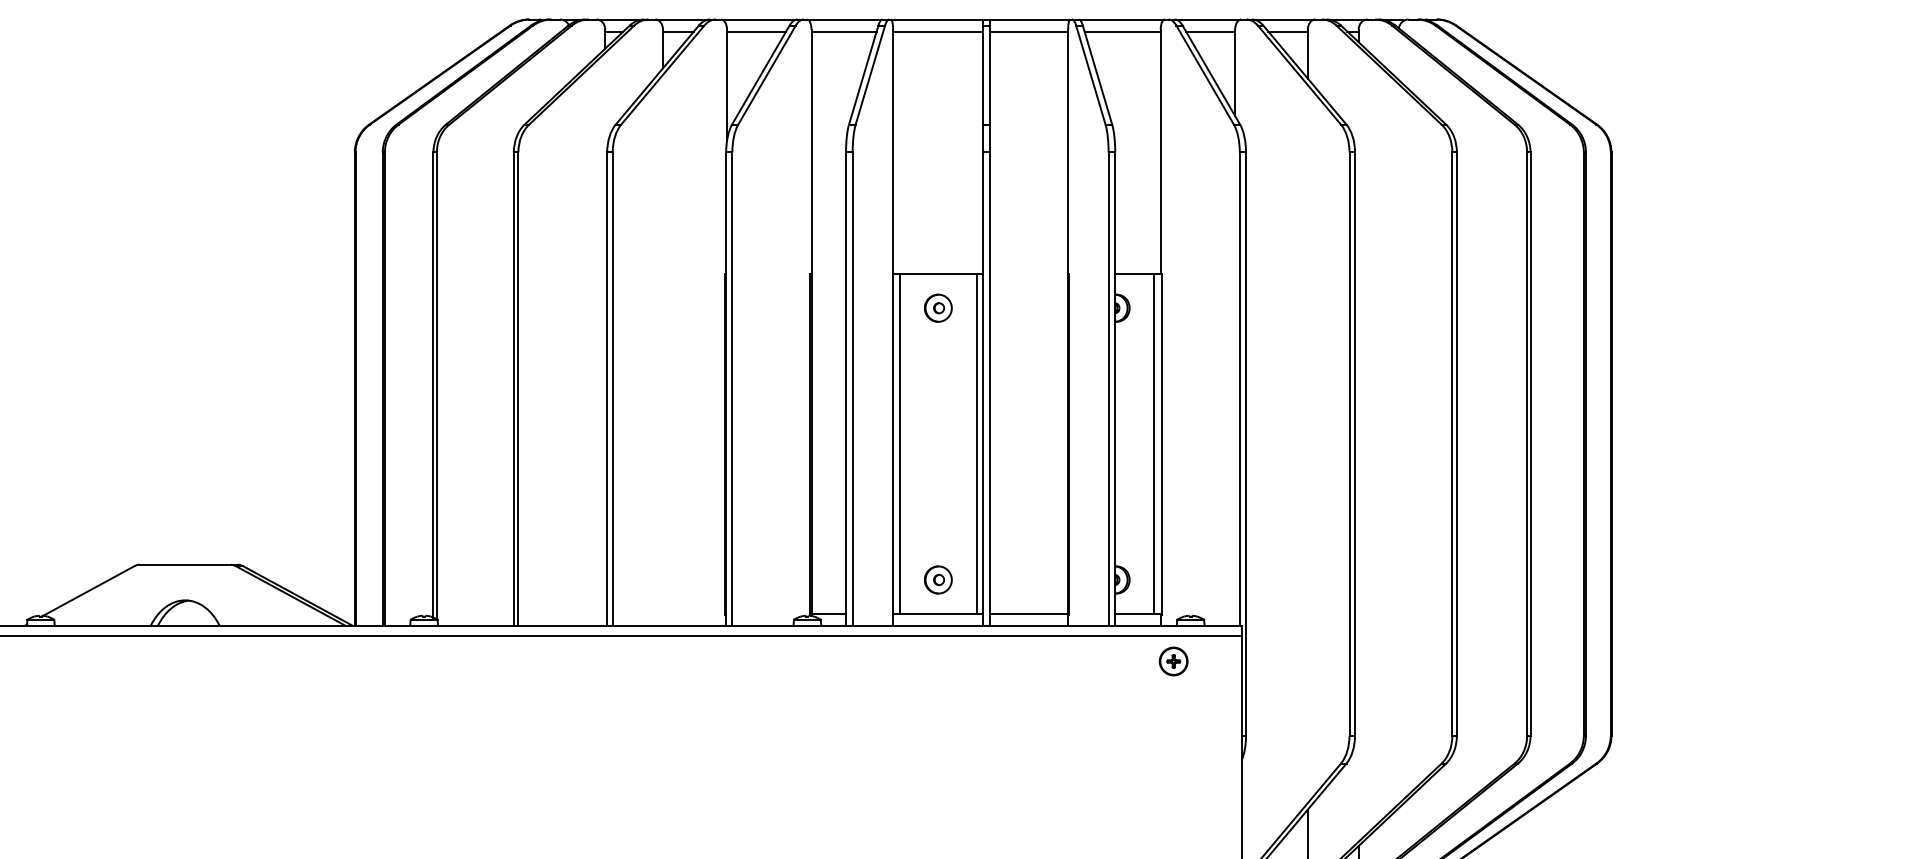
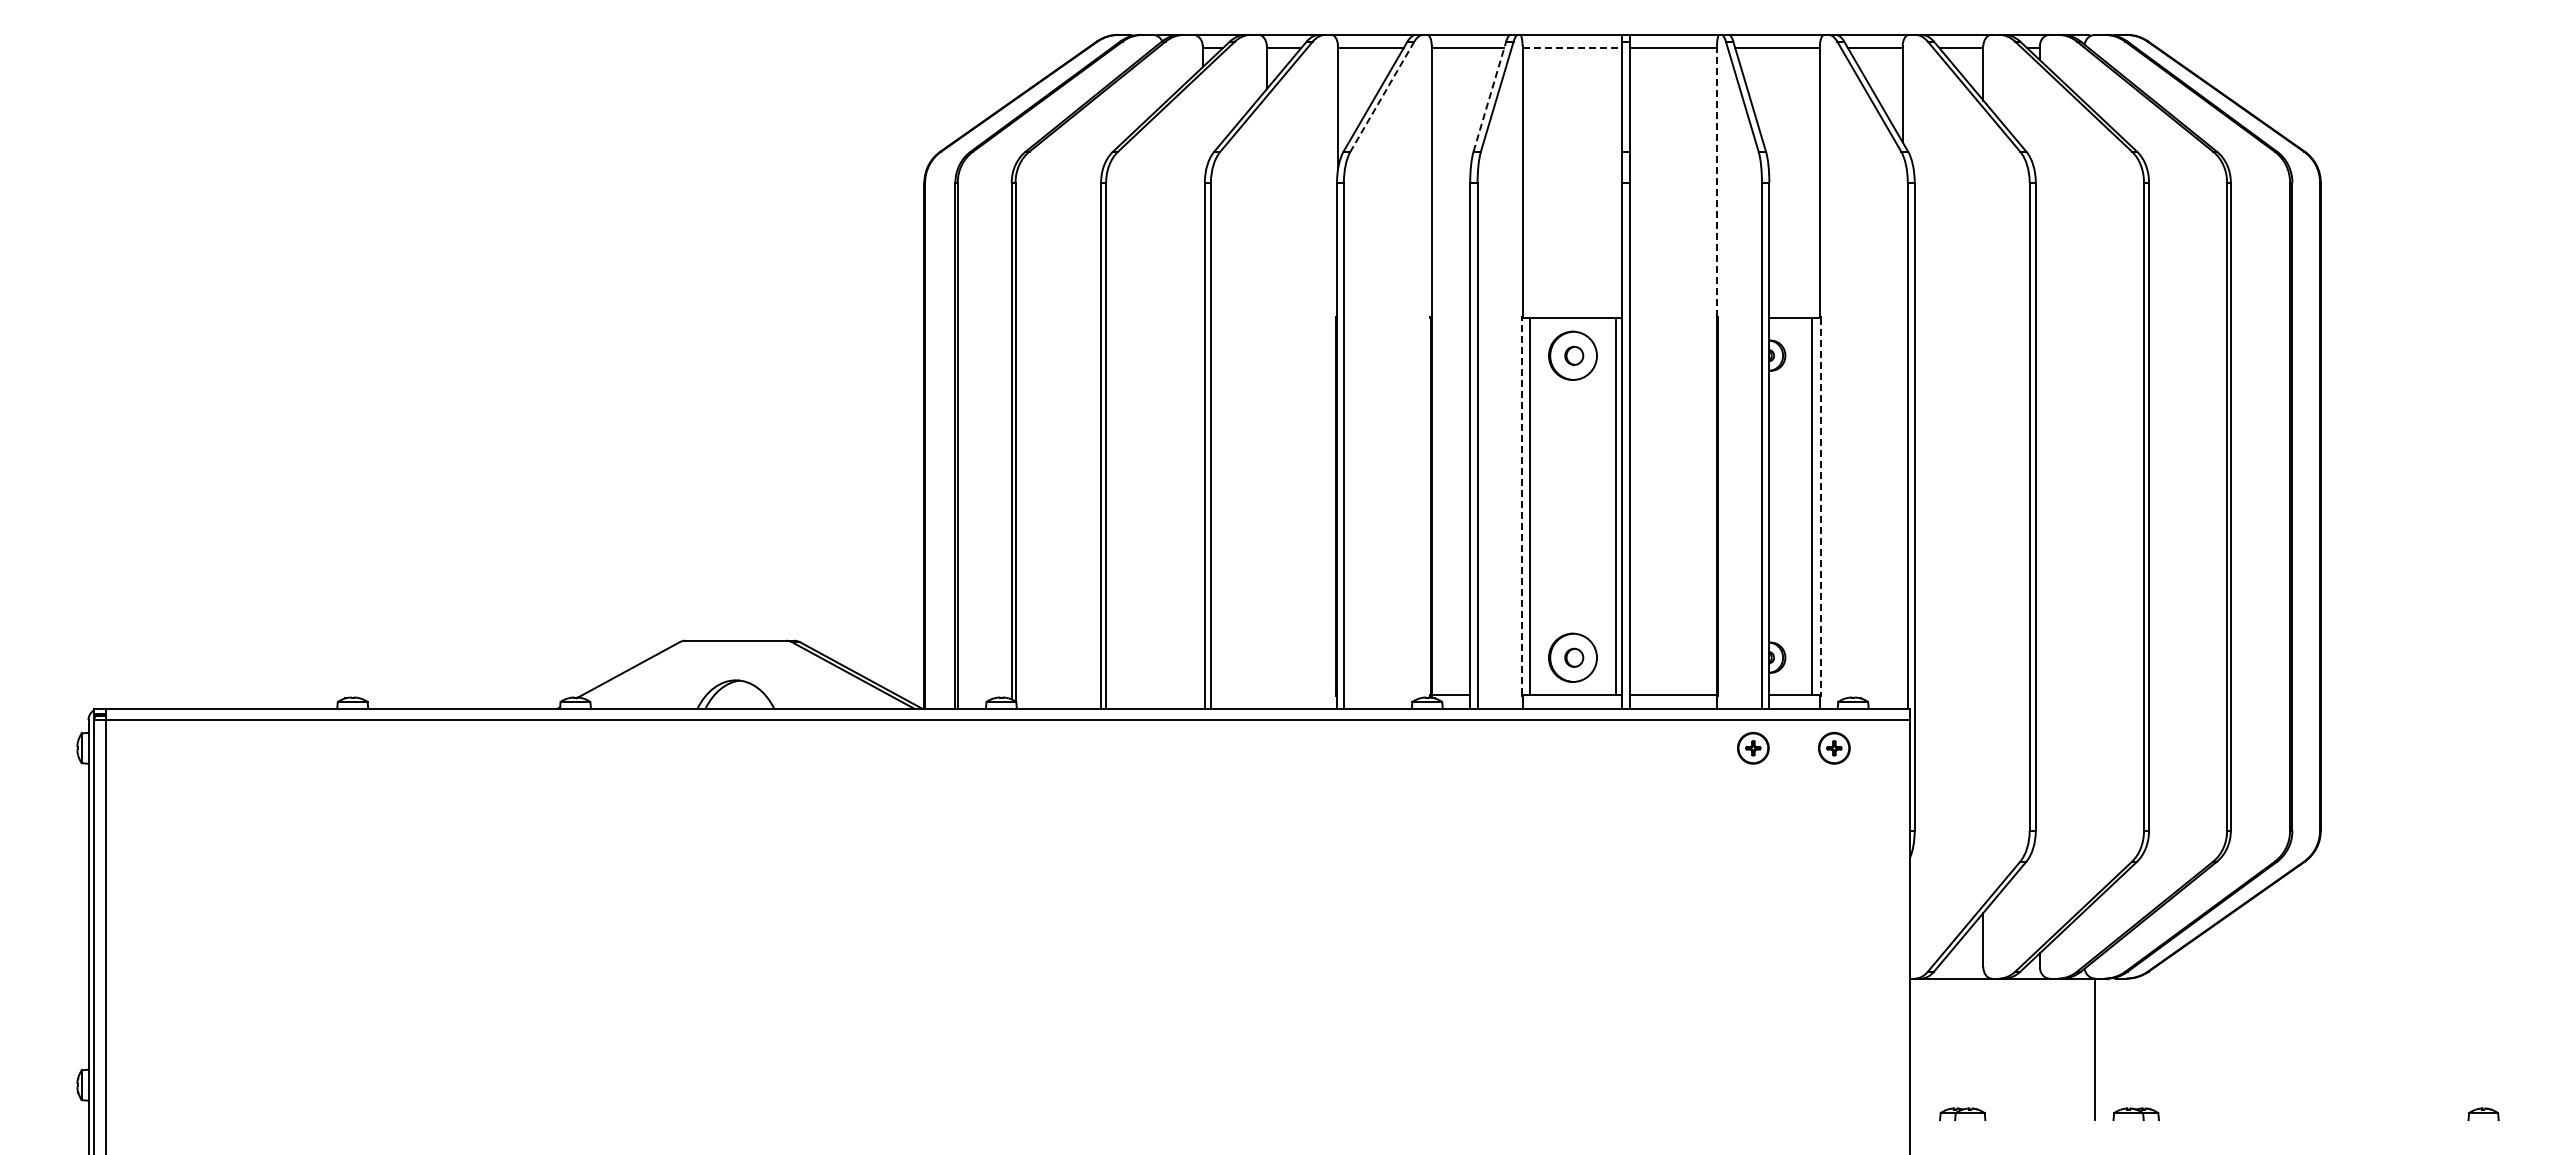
line: (938, 31) -> (1572, 48), solid -> dashed
line: (767, 74) -> (1382, 96), solid -> dashed
line: (864, 74) -> (1490, 96), solid -> dashed
line: (1068, 151) -> (1717, 181), solid -> dashed
part: (938, 308) -> (1572, 355), size x1.6
line: (892, 443) -> (1521, 506), solid -> dashed
line: (1162, 443) -> (1821, 506), solid -> dashed
part: (938, 579) -> (1572, 657), size x1.6
part: (1100, 661) -> (1753, 748), added

